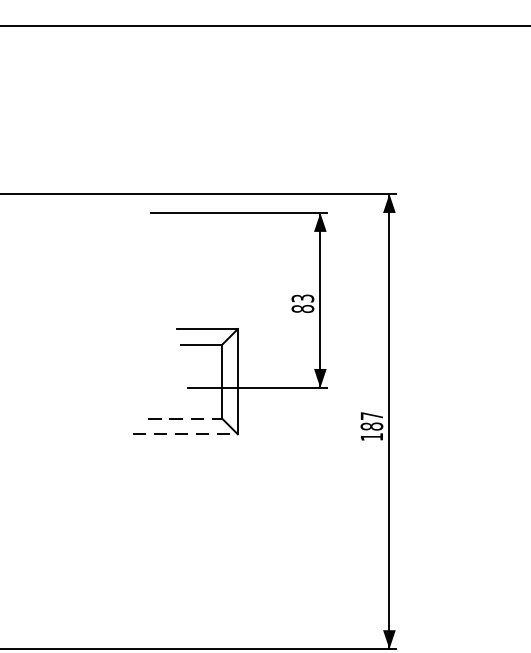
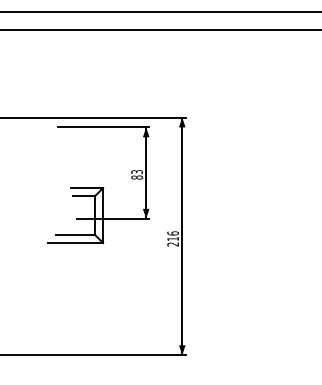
line: (186, 418) -> (76, 234), dashed -> solid
text: (370, 425) -> (172, 238), 187 -> 216
line: (186, 435) -> (76, 243), dashed -> solid

